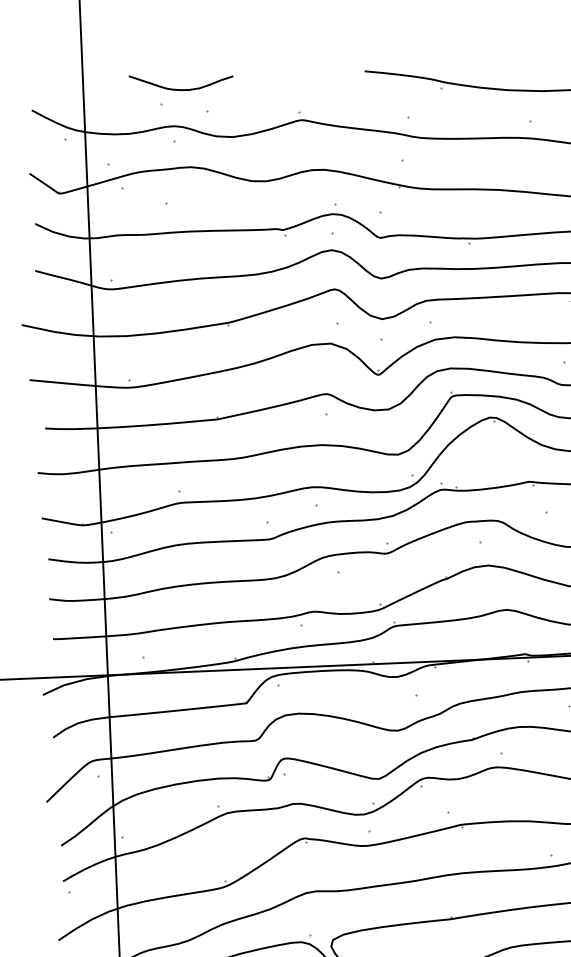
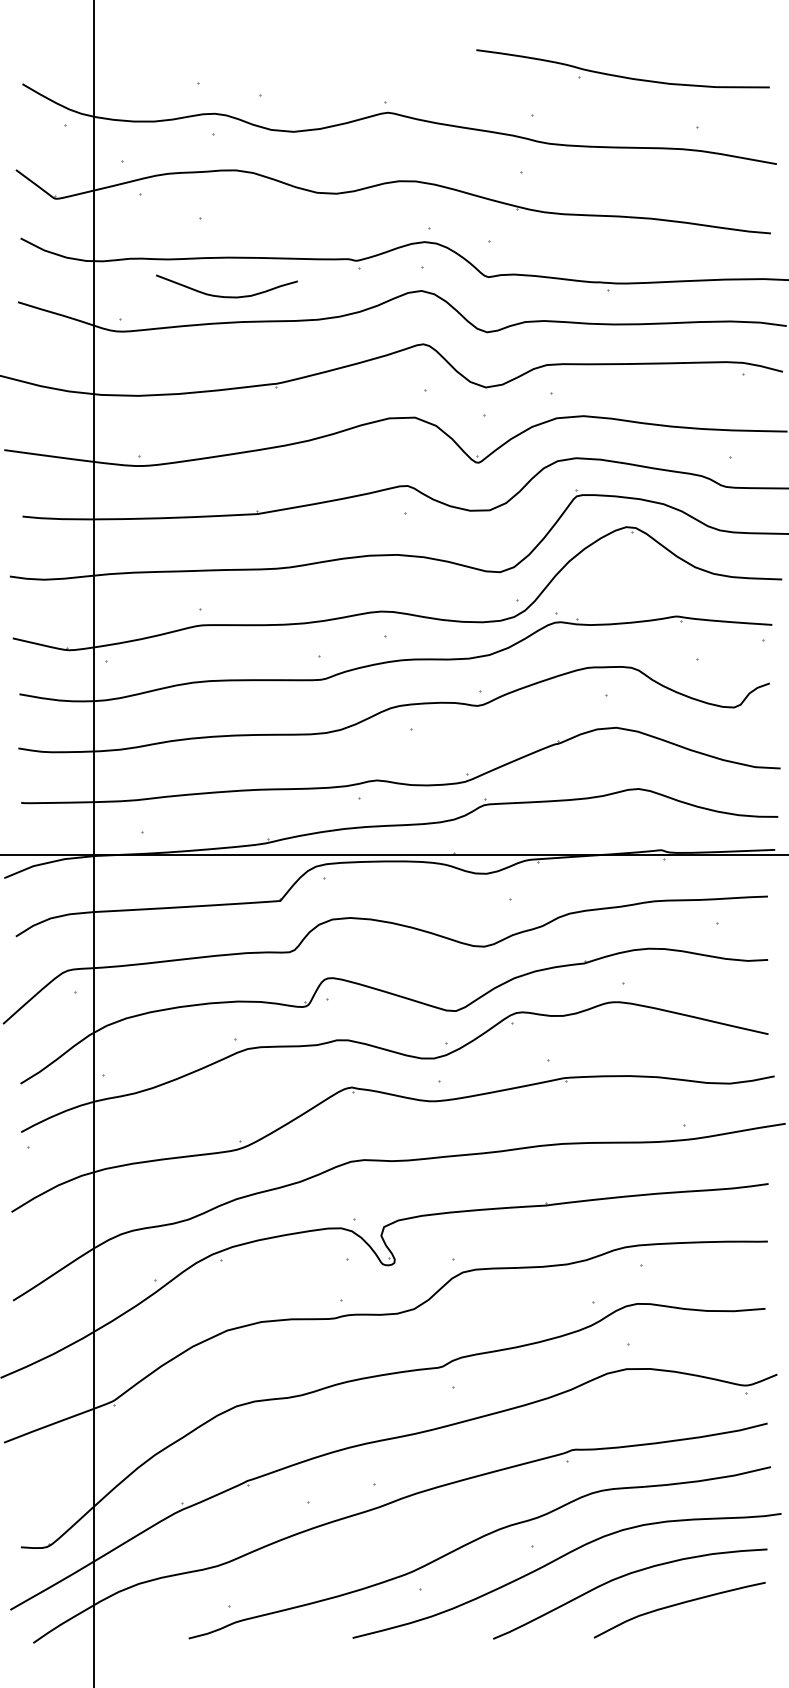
curve: (181, 89) -> (226, 296), moved

